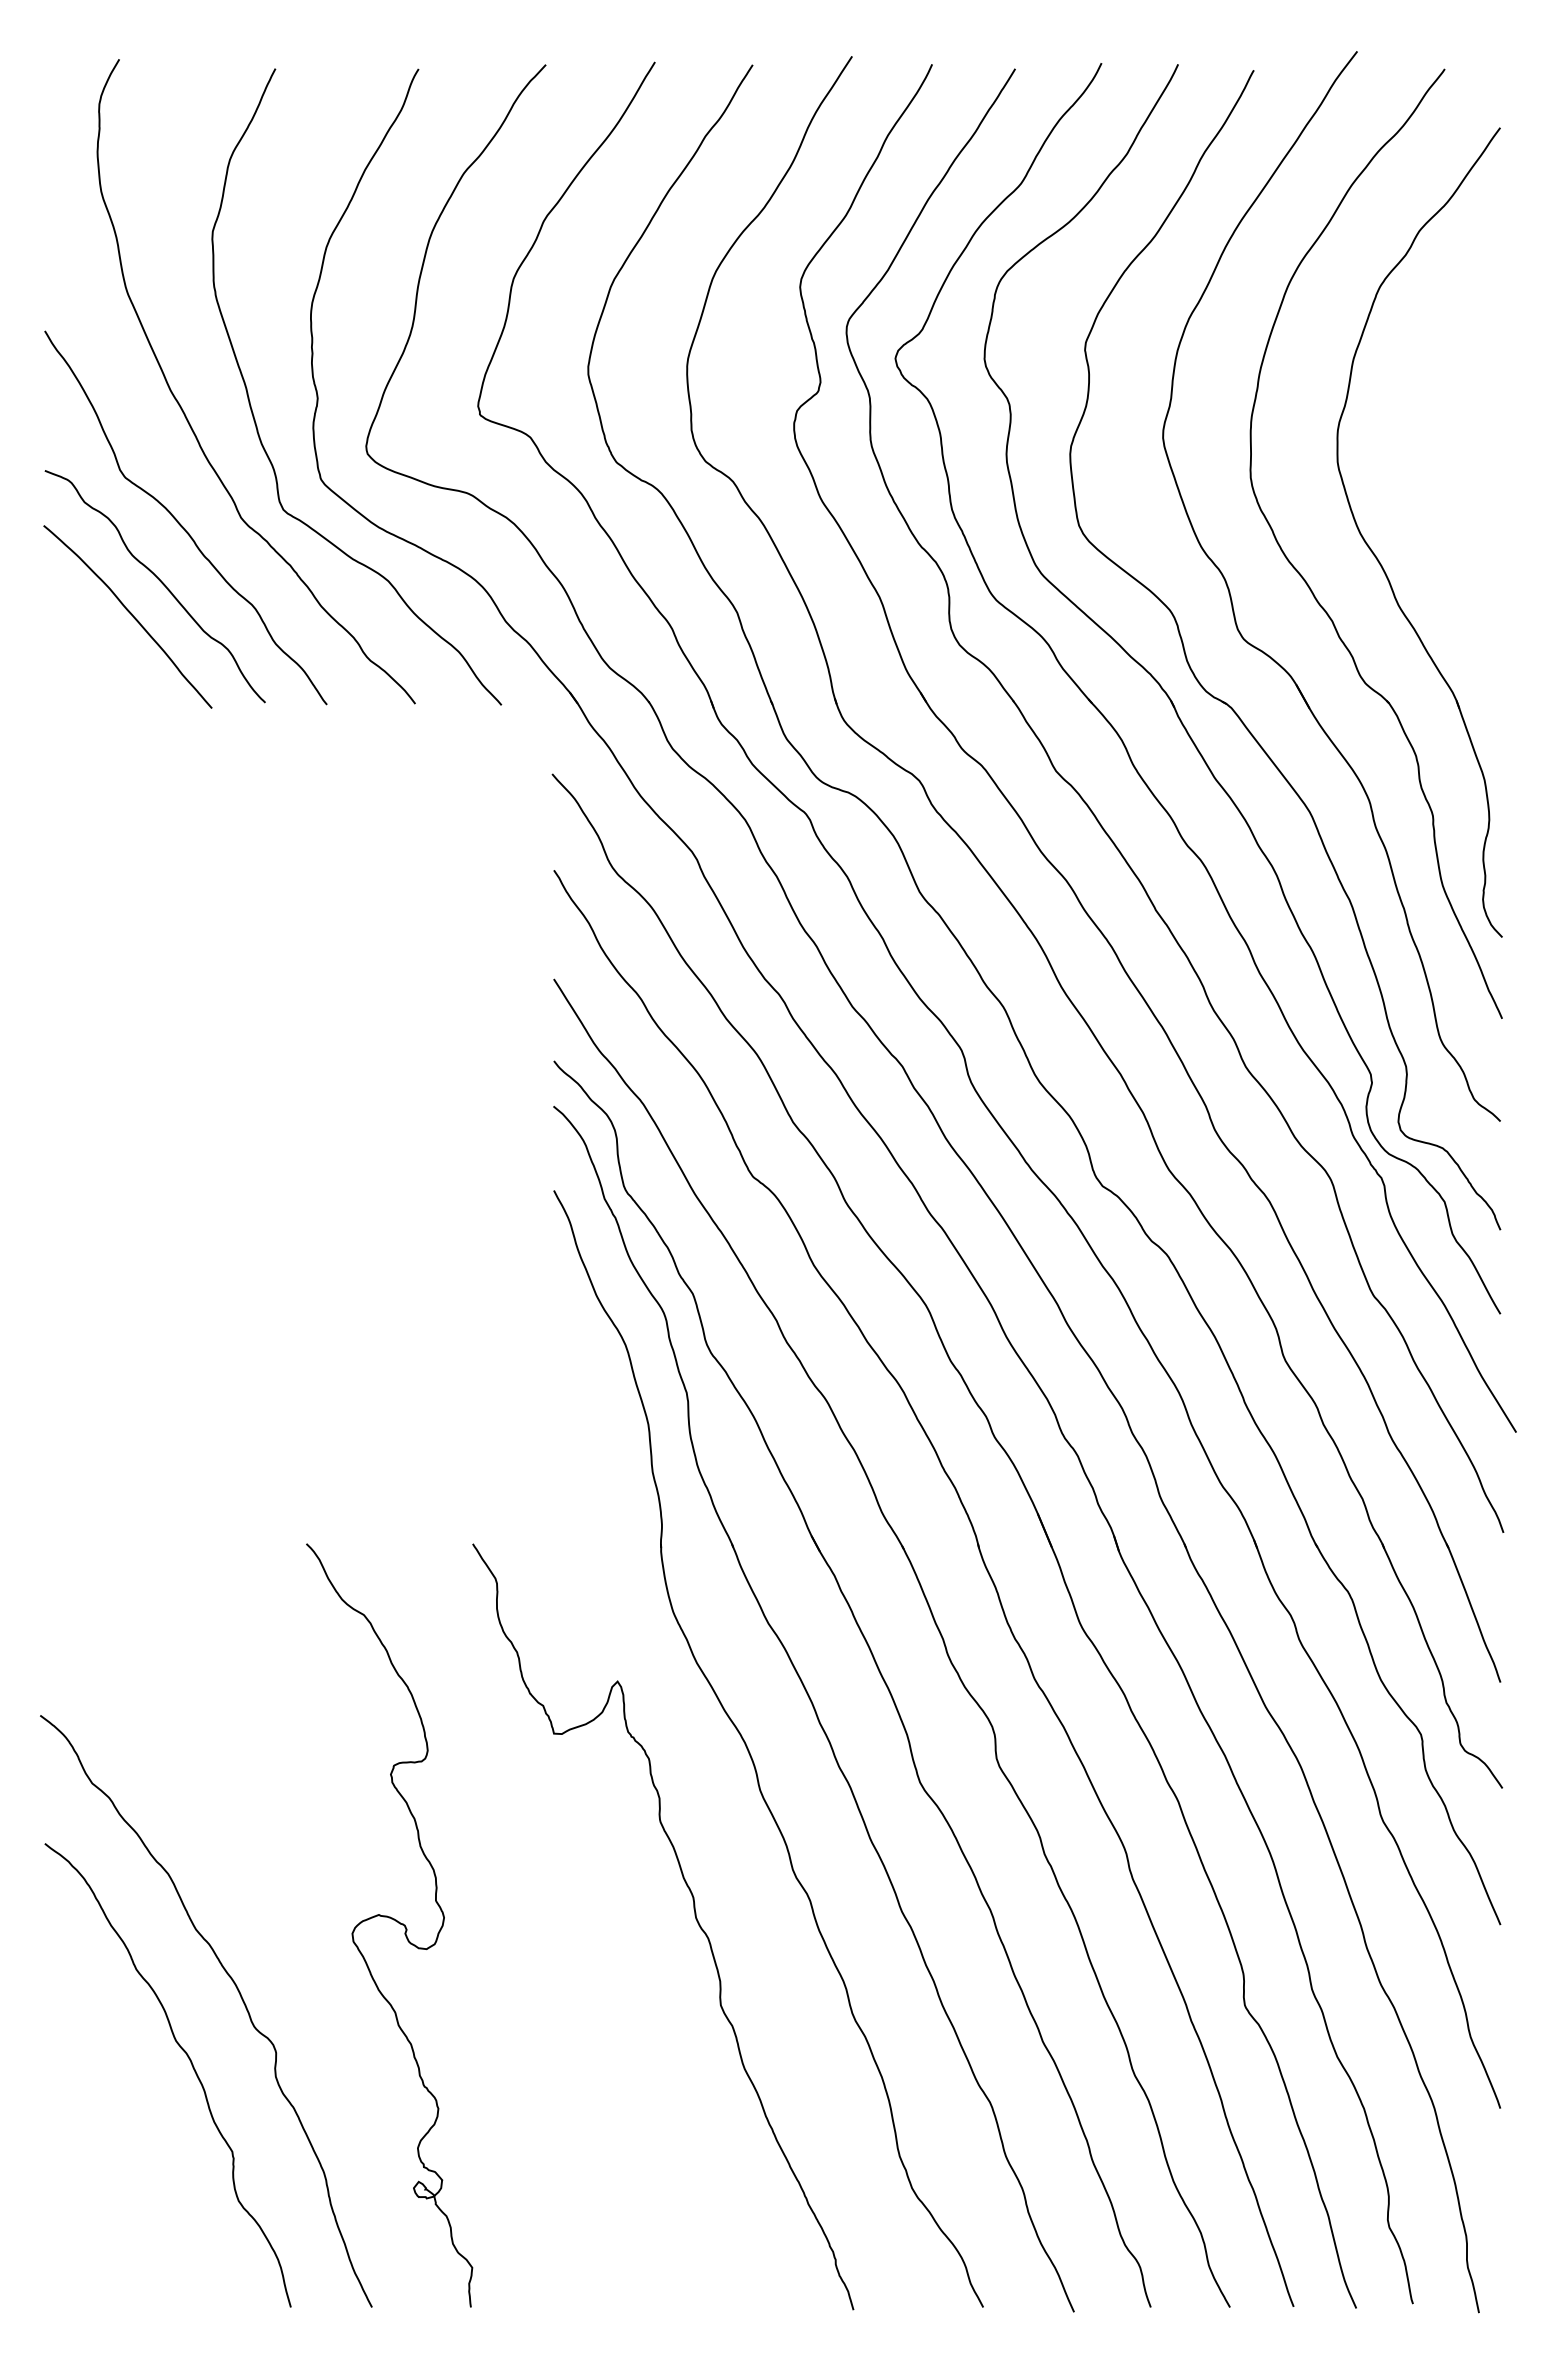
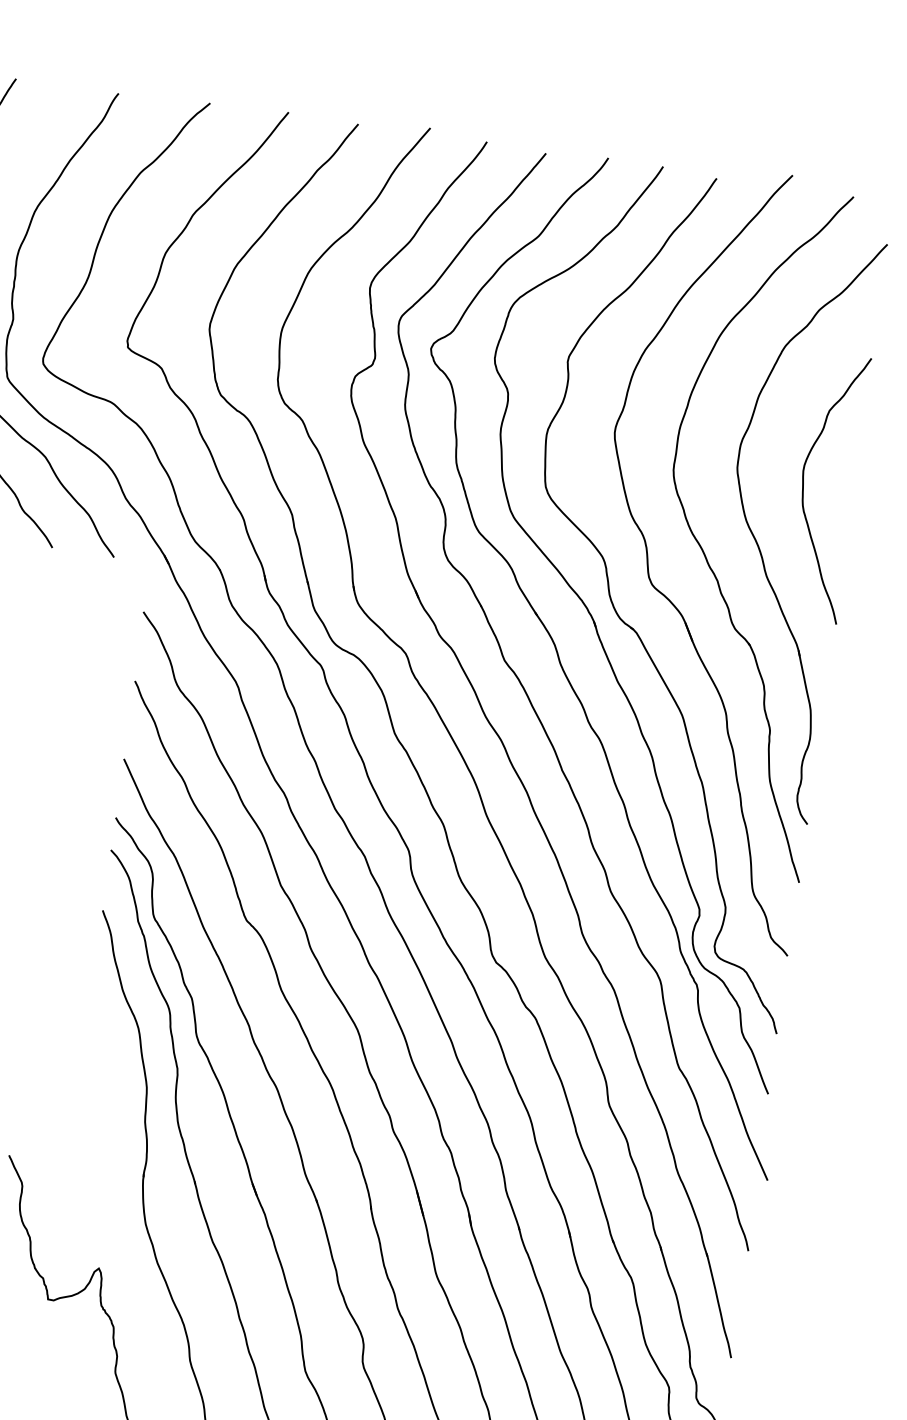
curve: (1432, 475) -> (803, 486), added

